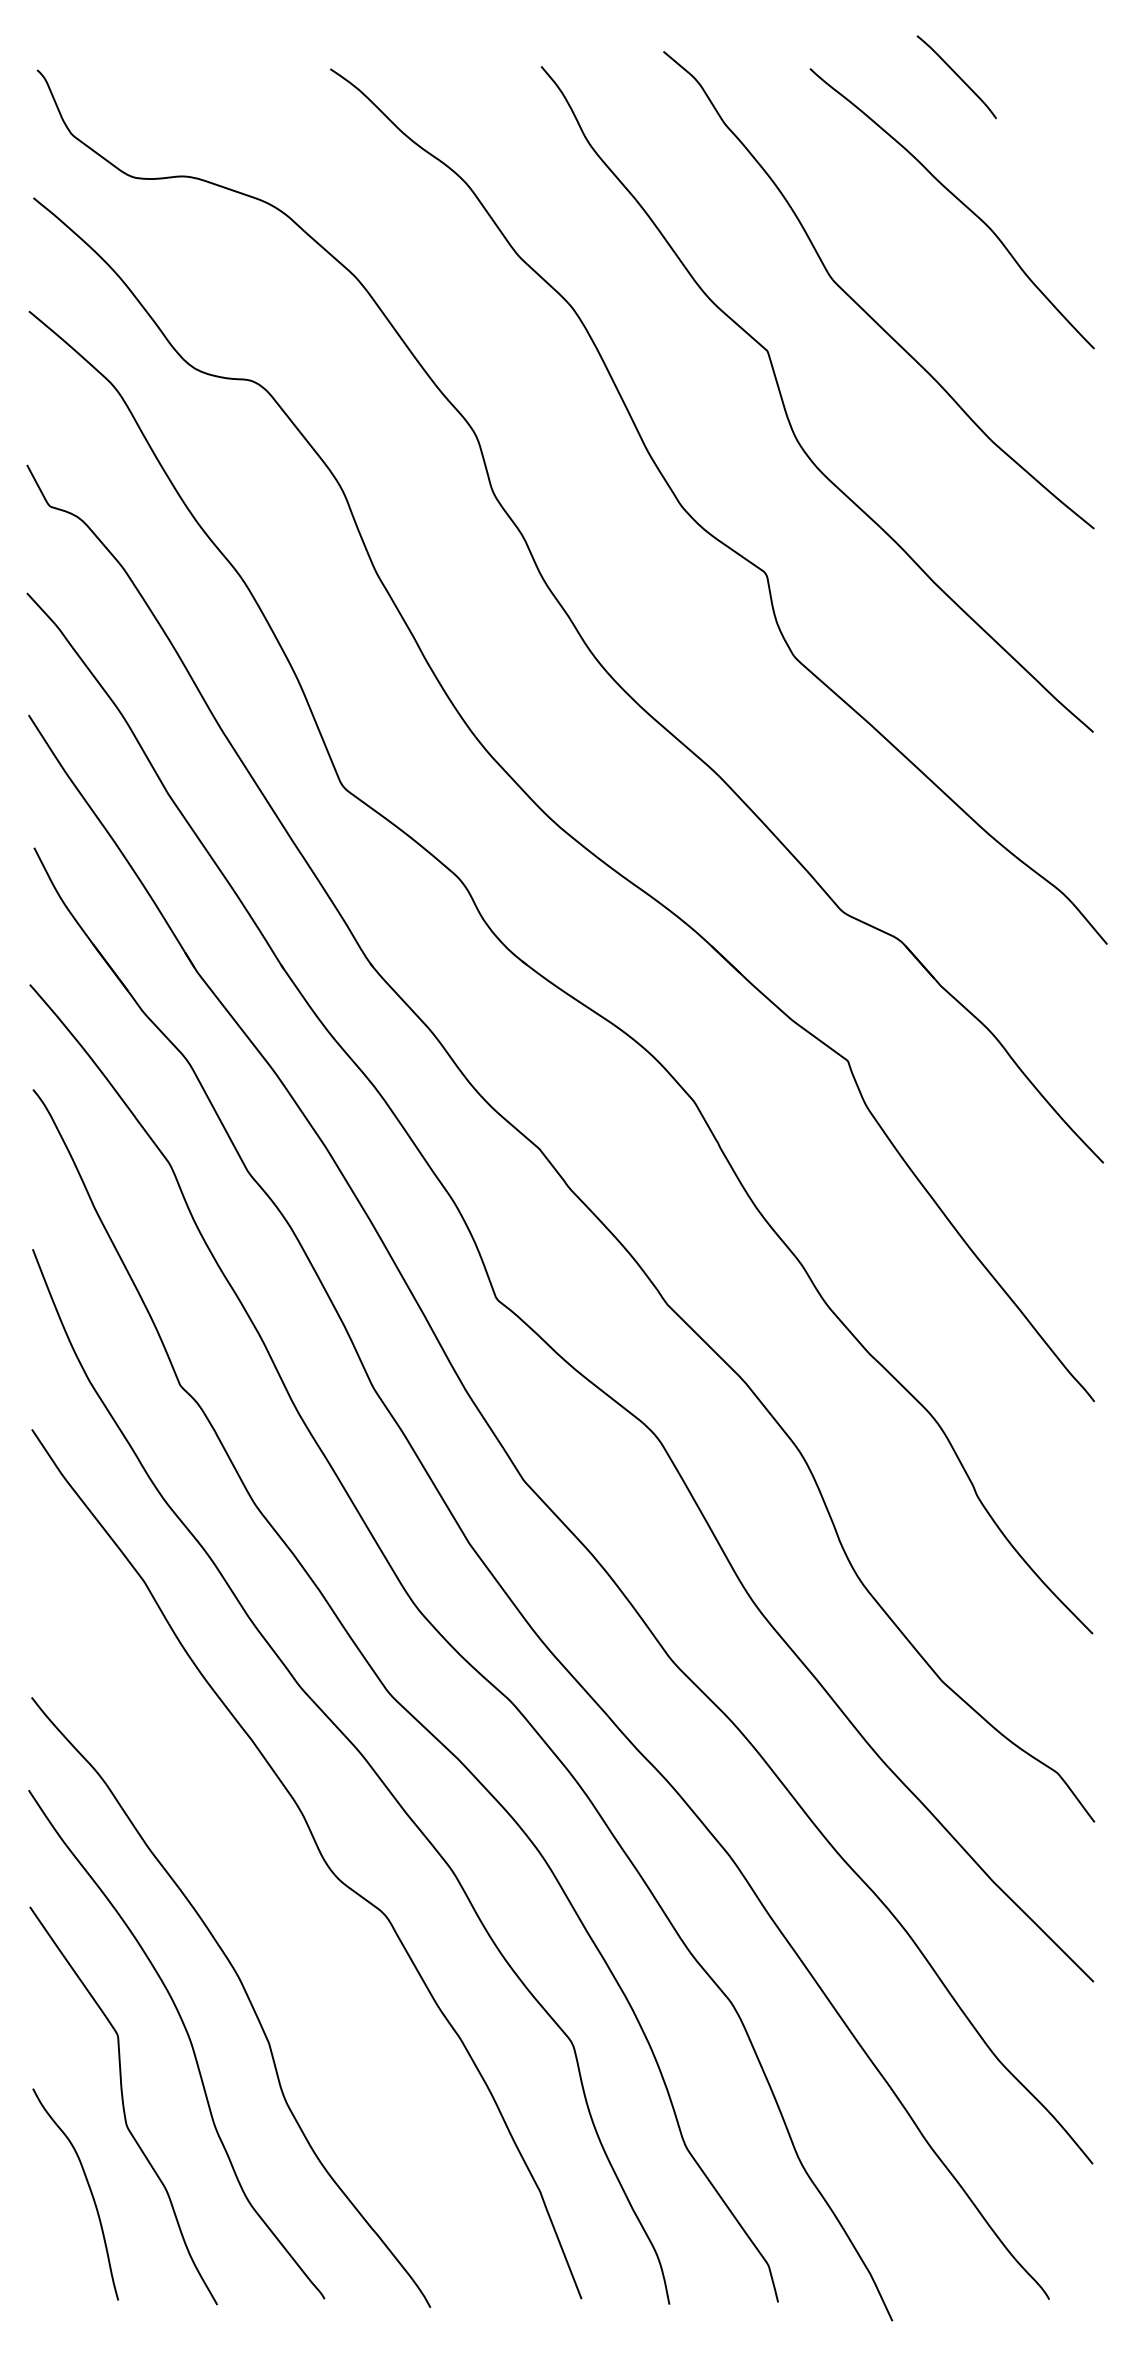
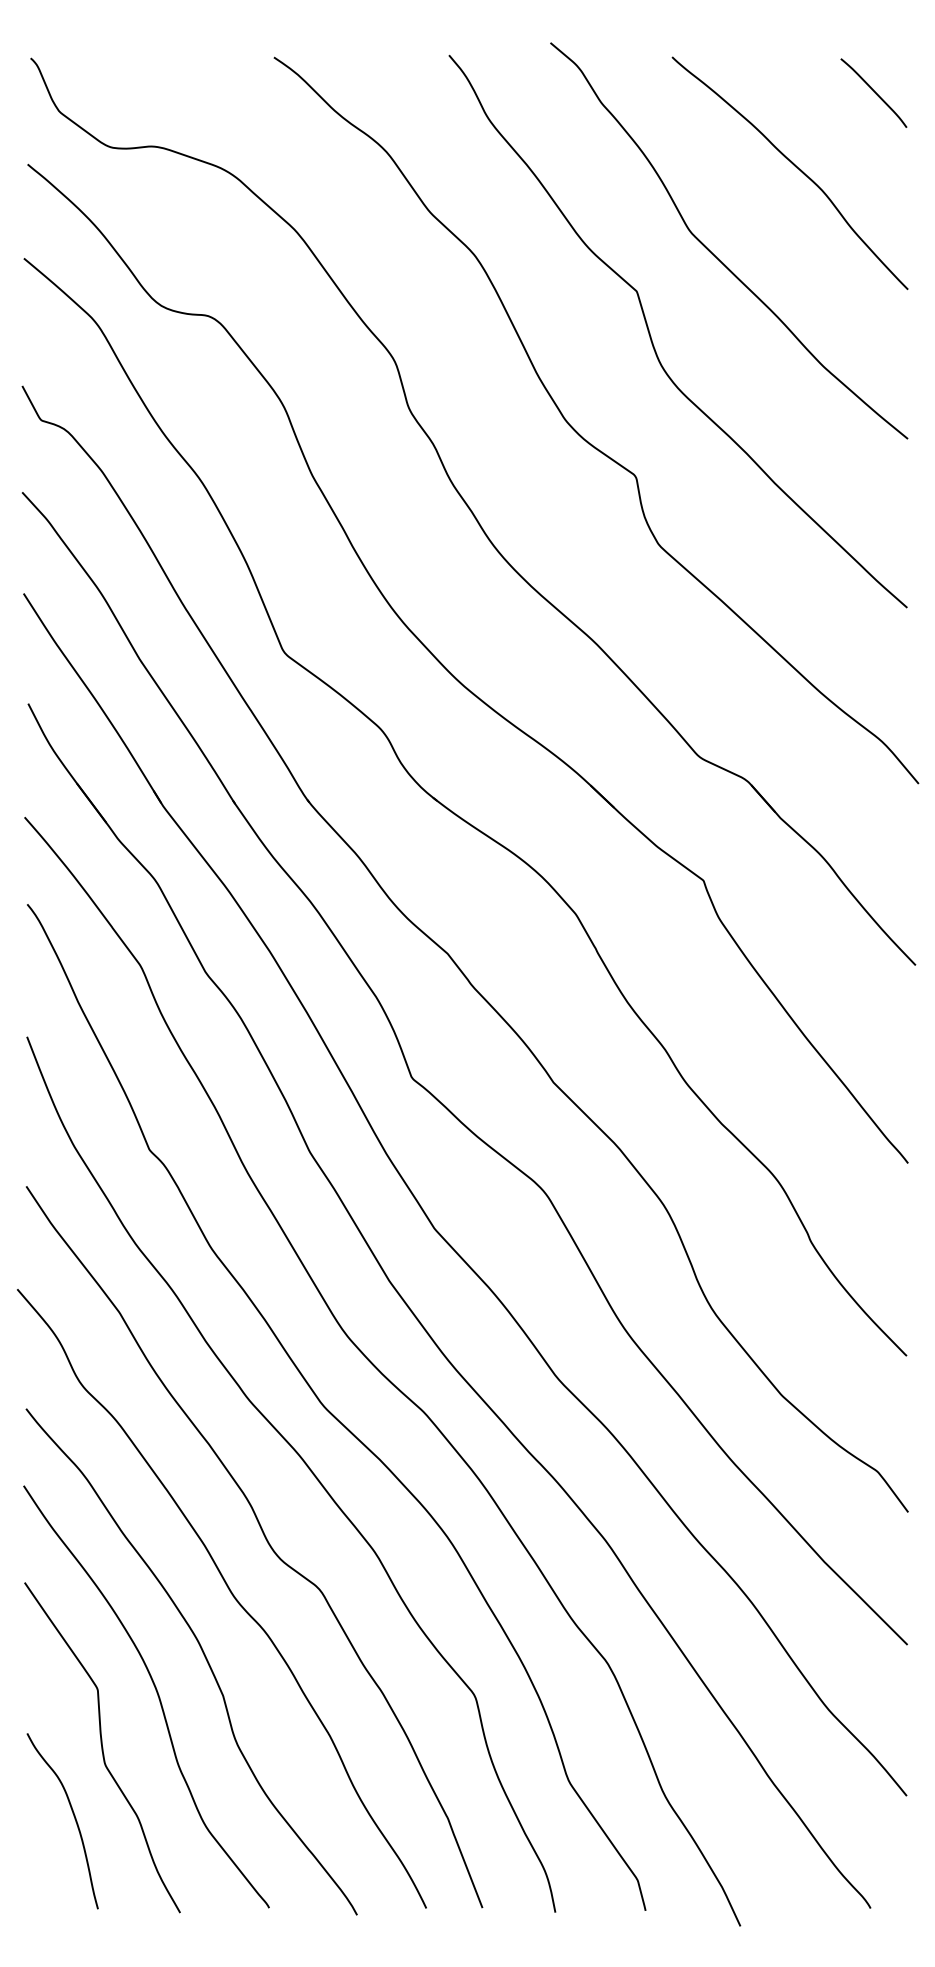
curve: (956, 75) -> (873, 91), moved
curve: (277, 1920) -> (230, 1593), added

